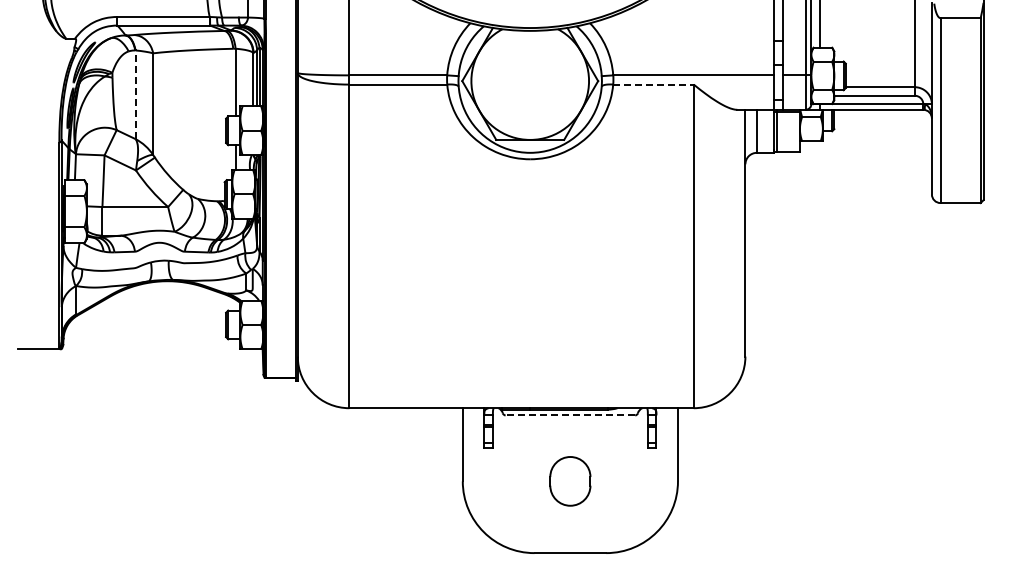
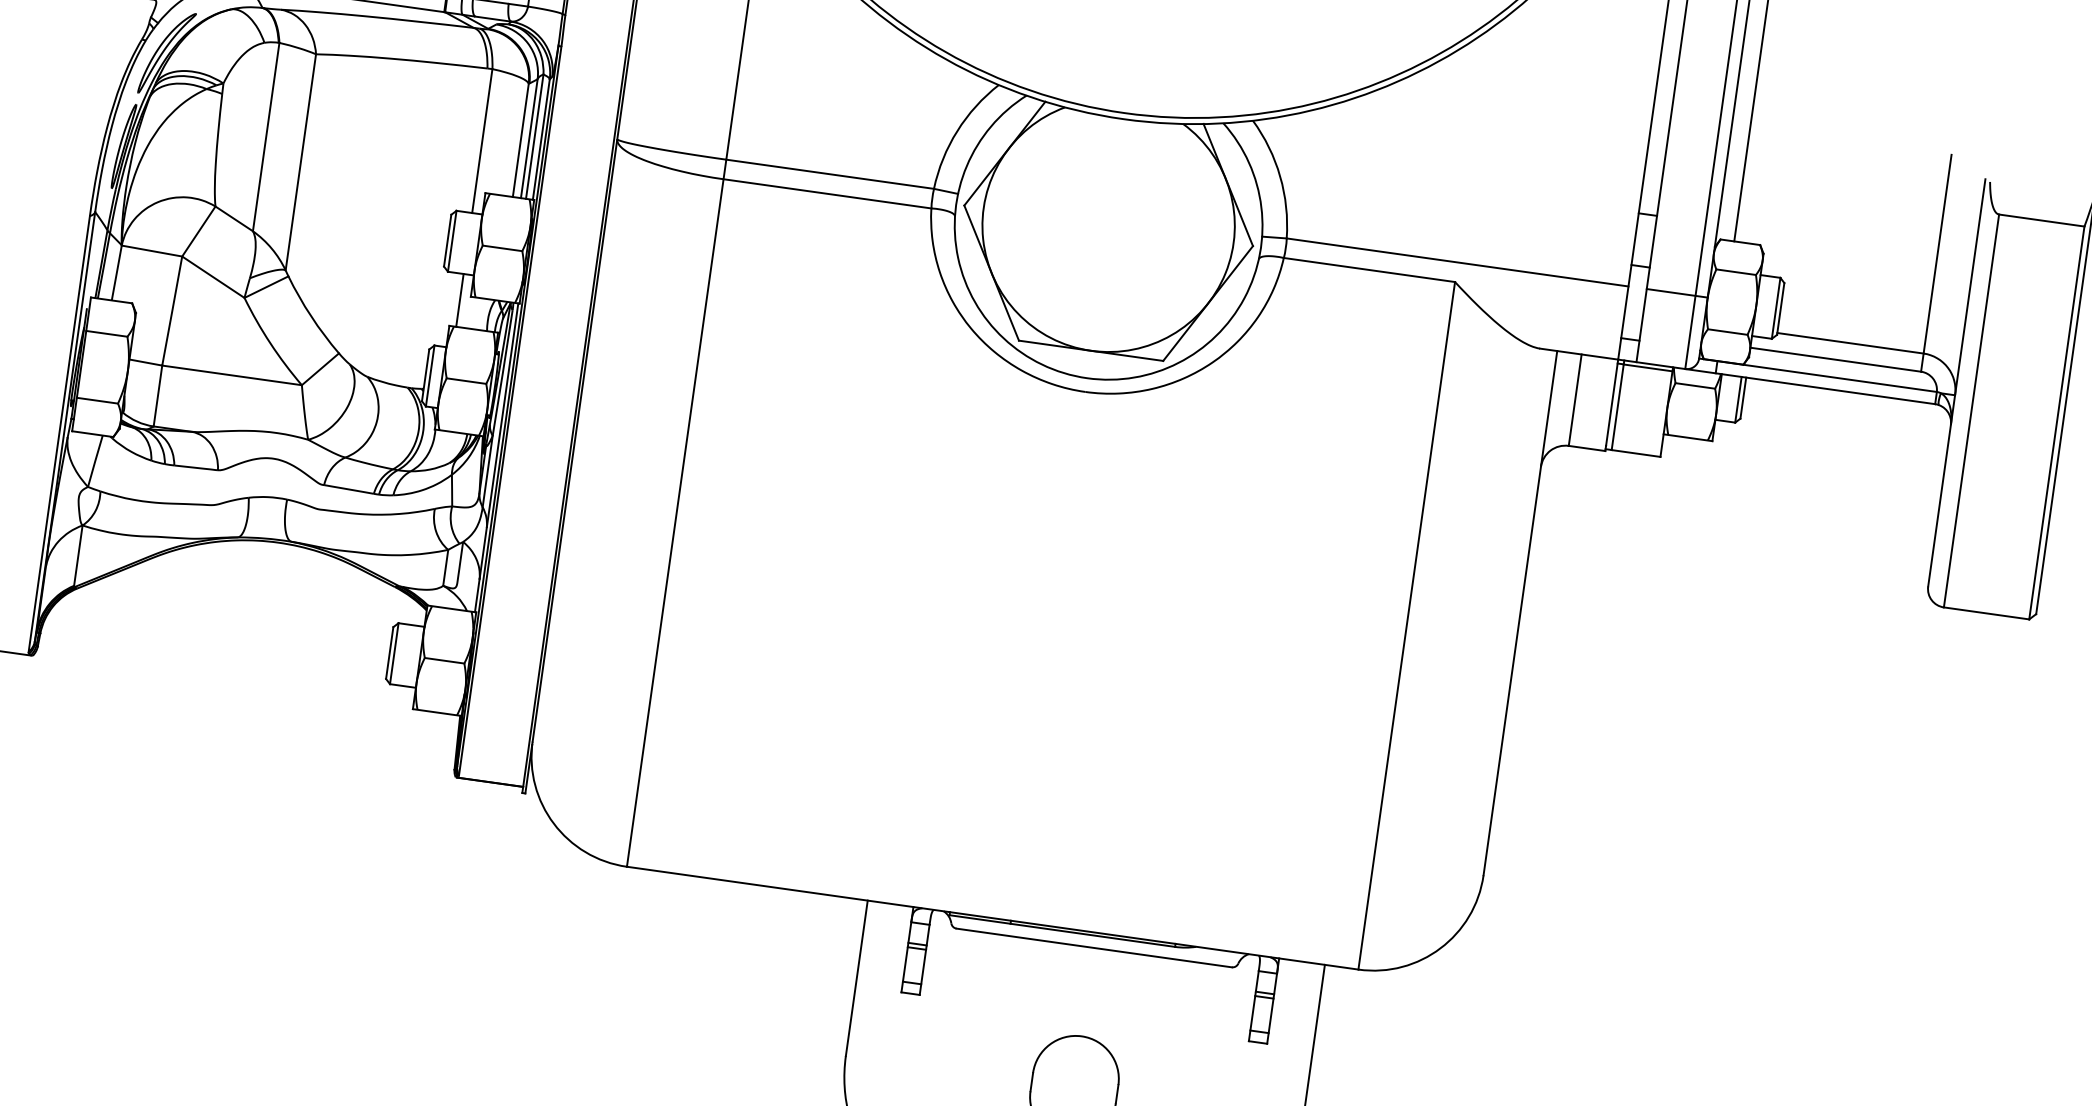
line: (653, 84) -> (1369, 269), dashed -> solid
line: (135, 94) -> (266, 136), dashed -> solid
line: (570, 415) -> (1094, 948), dashed -> solid

